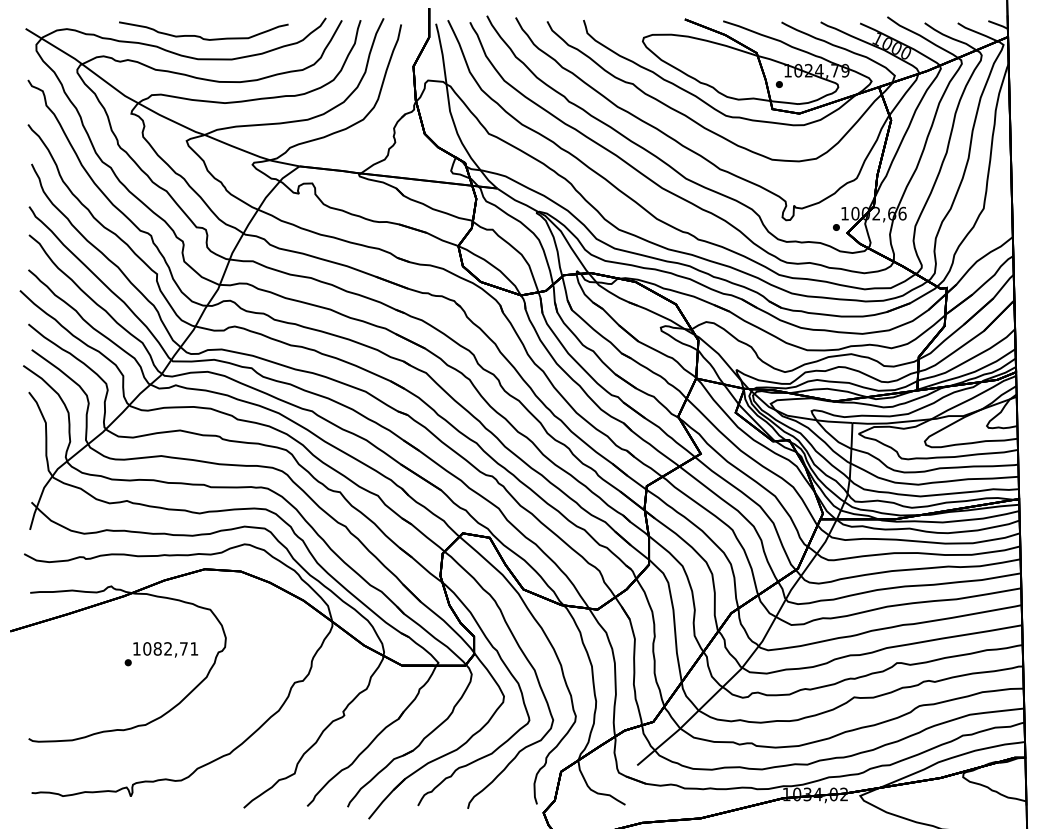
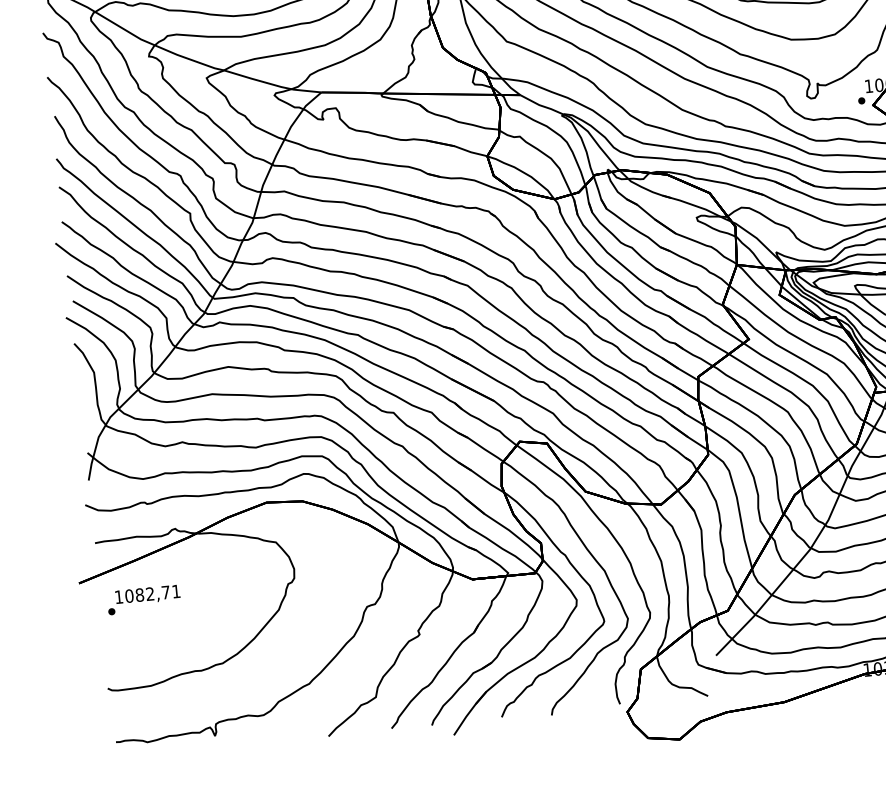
text: (161, 654) -> (144, 600), moved

